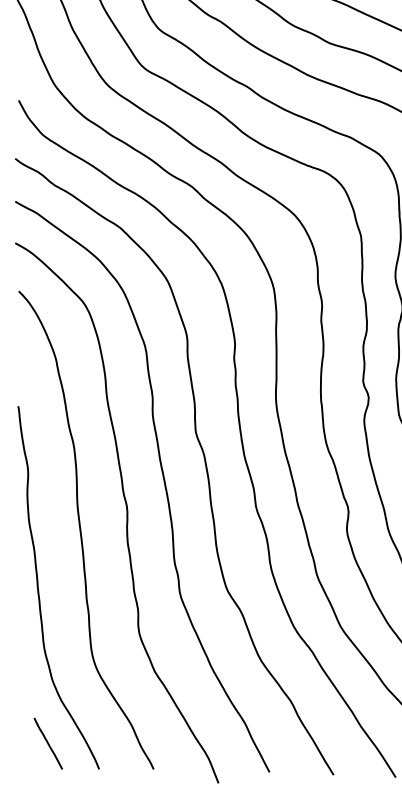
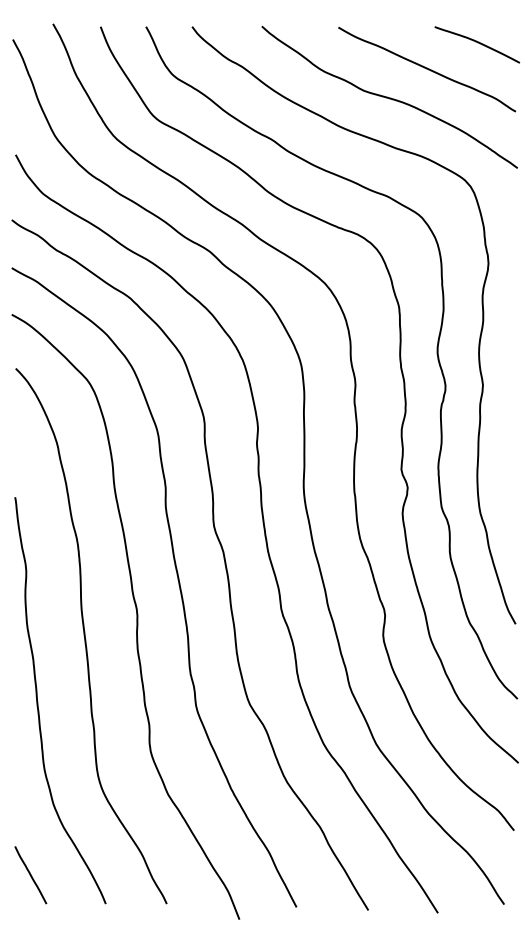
line: (48, 743) -> (30, 875), moved

